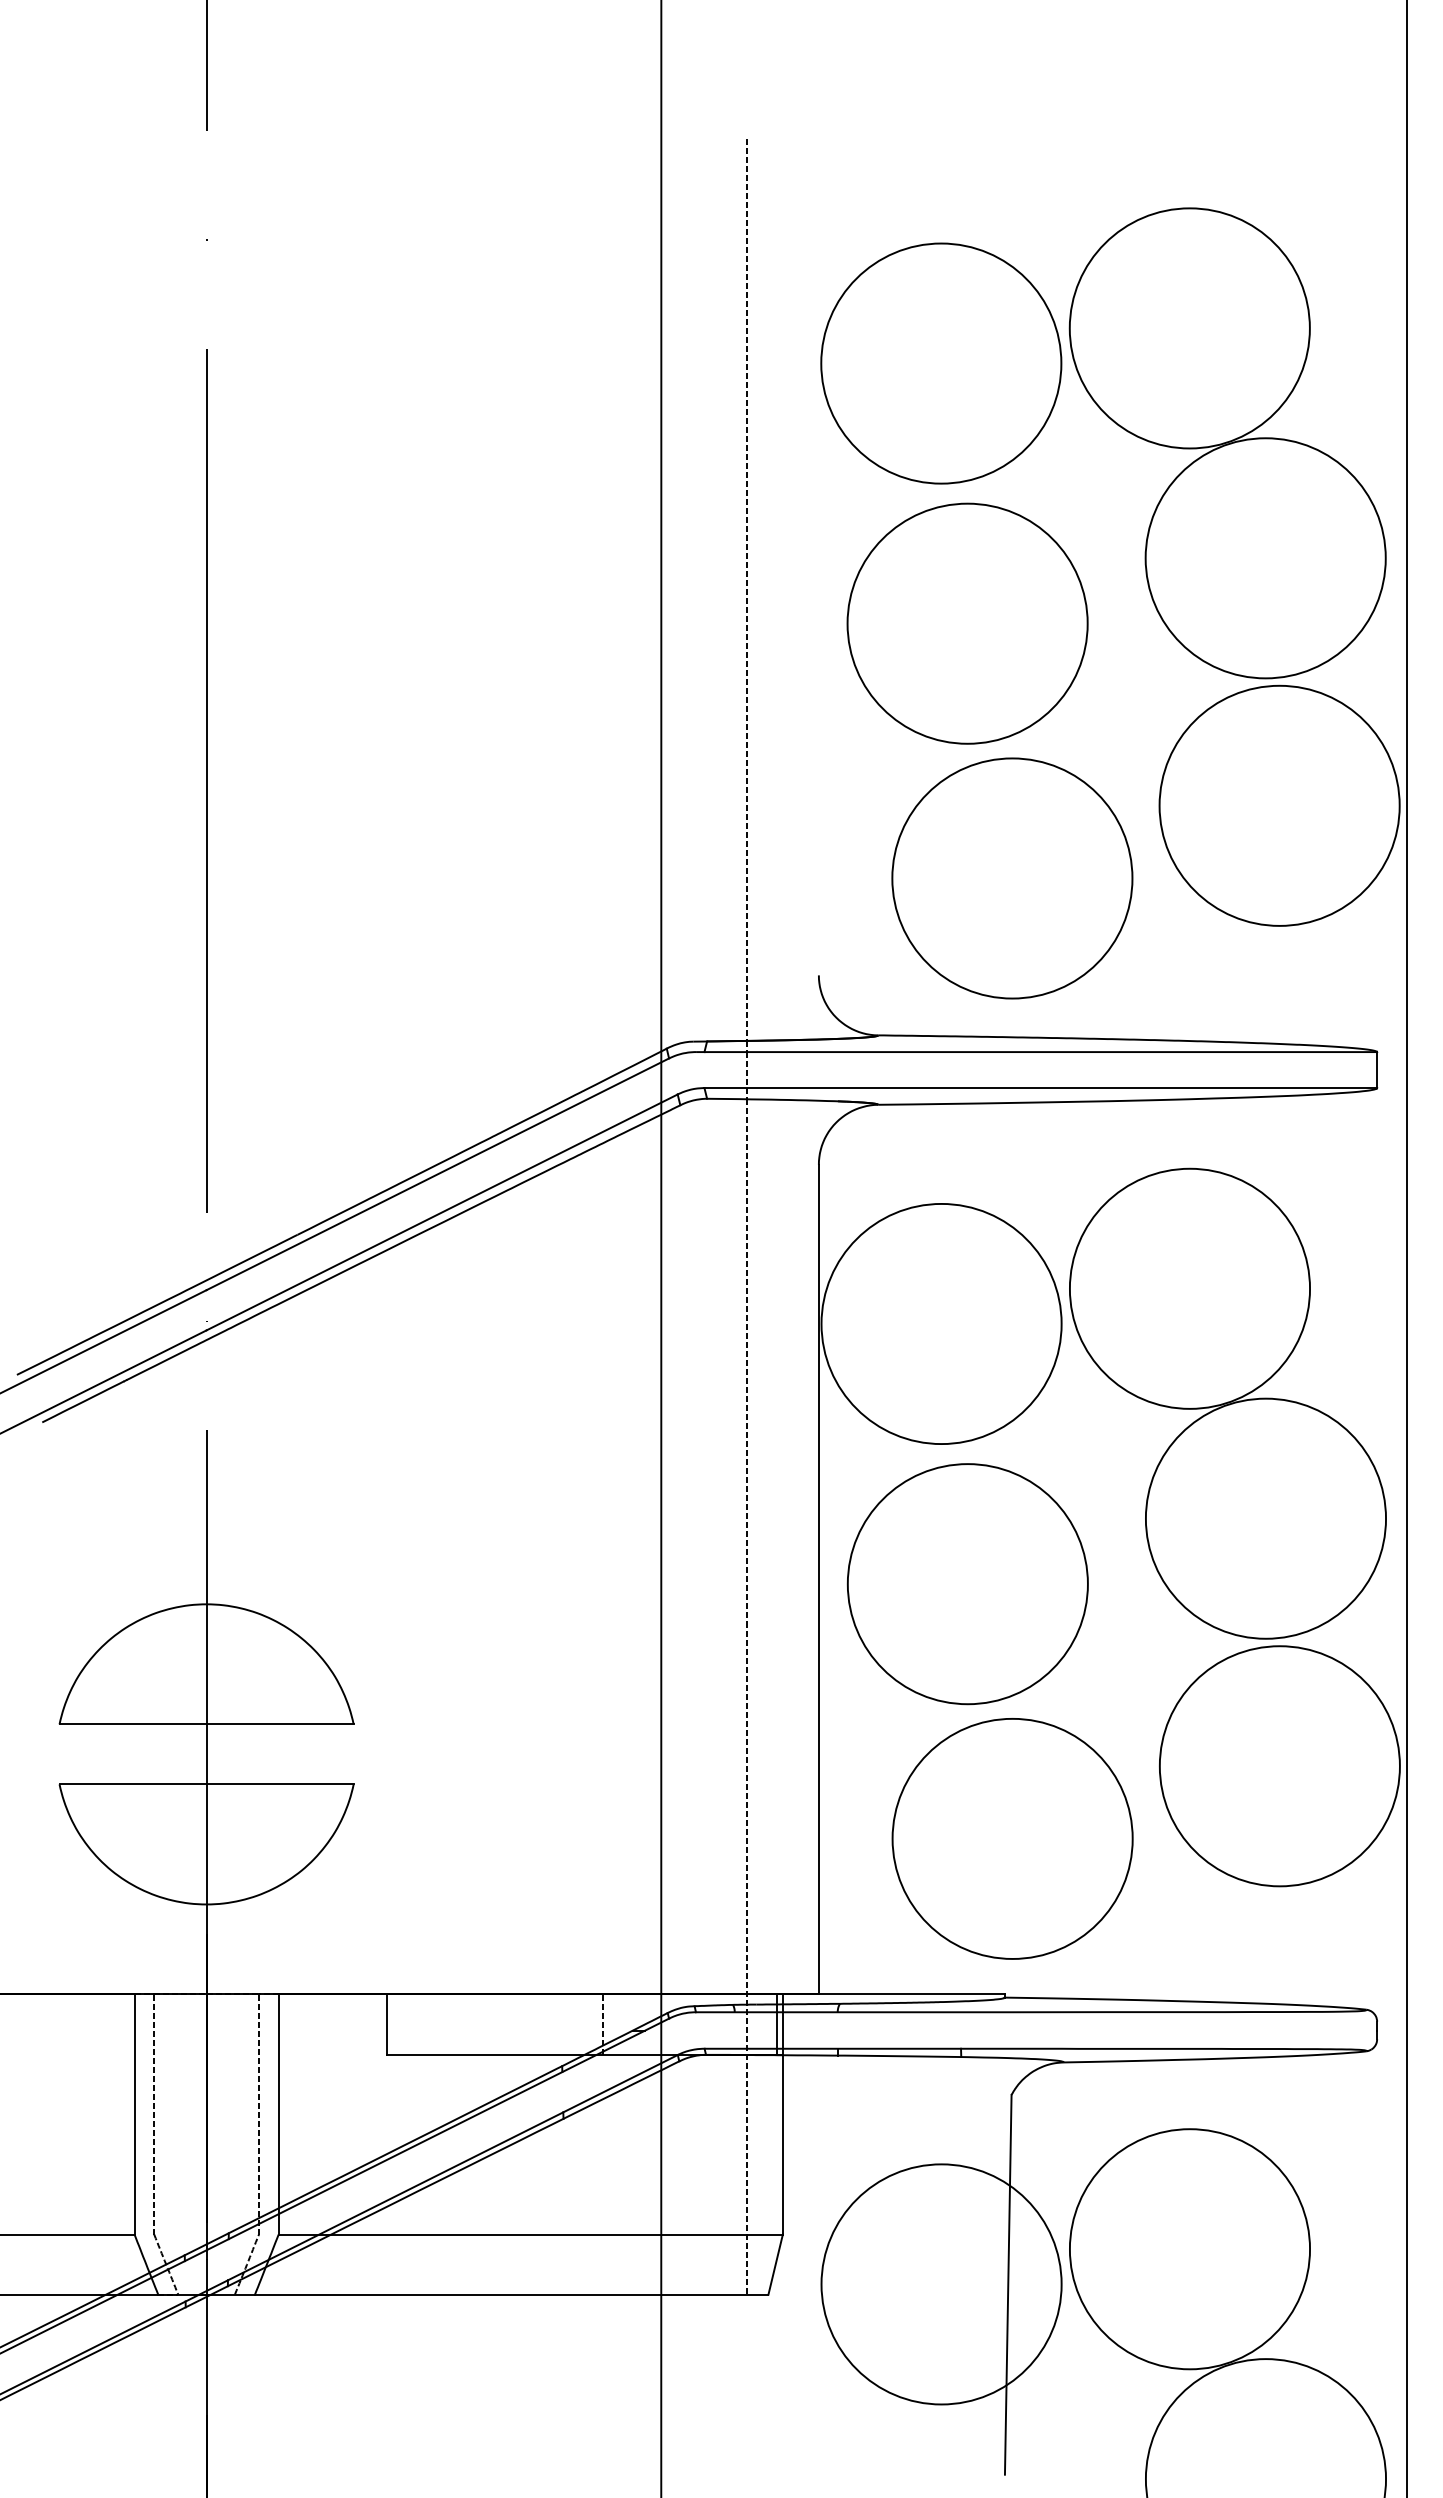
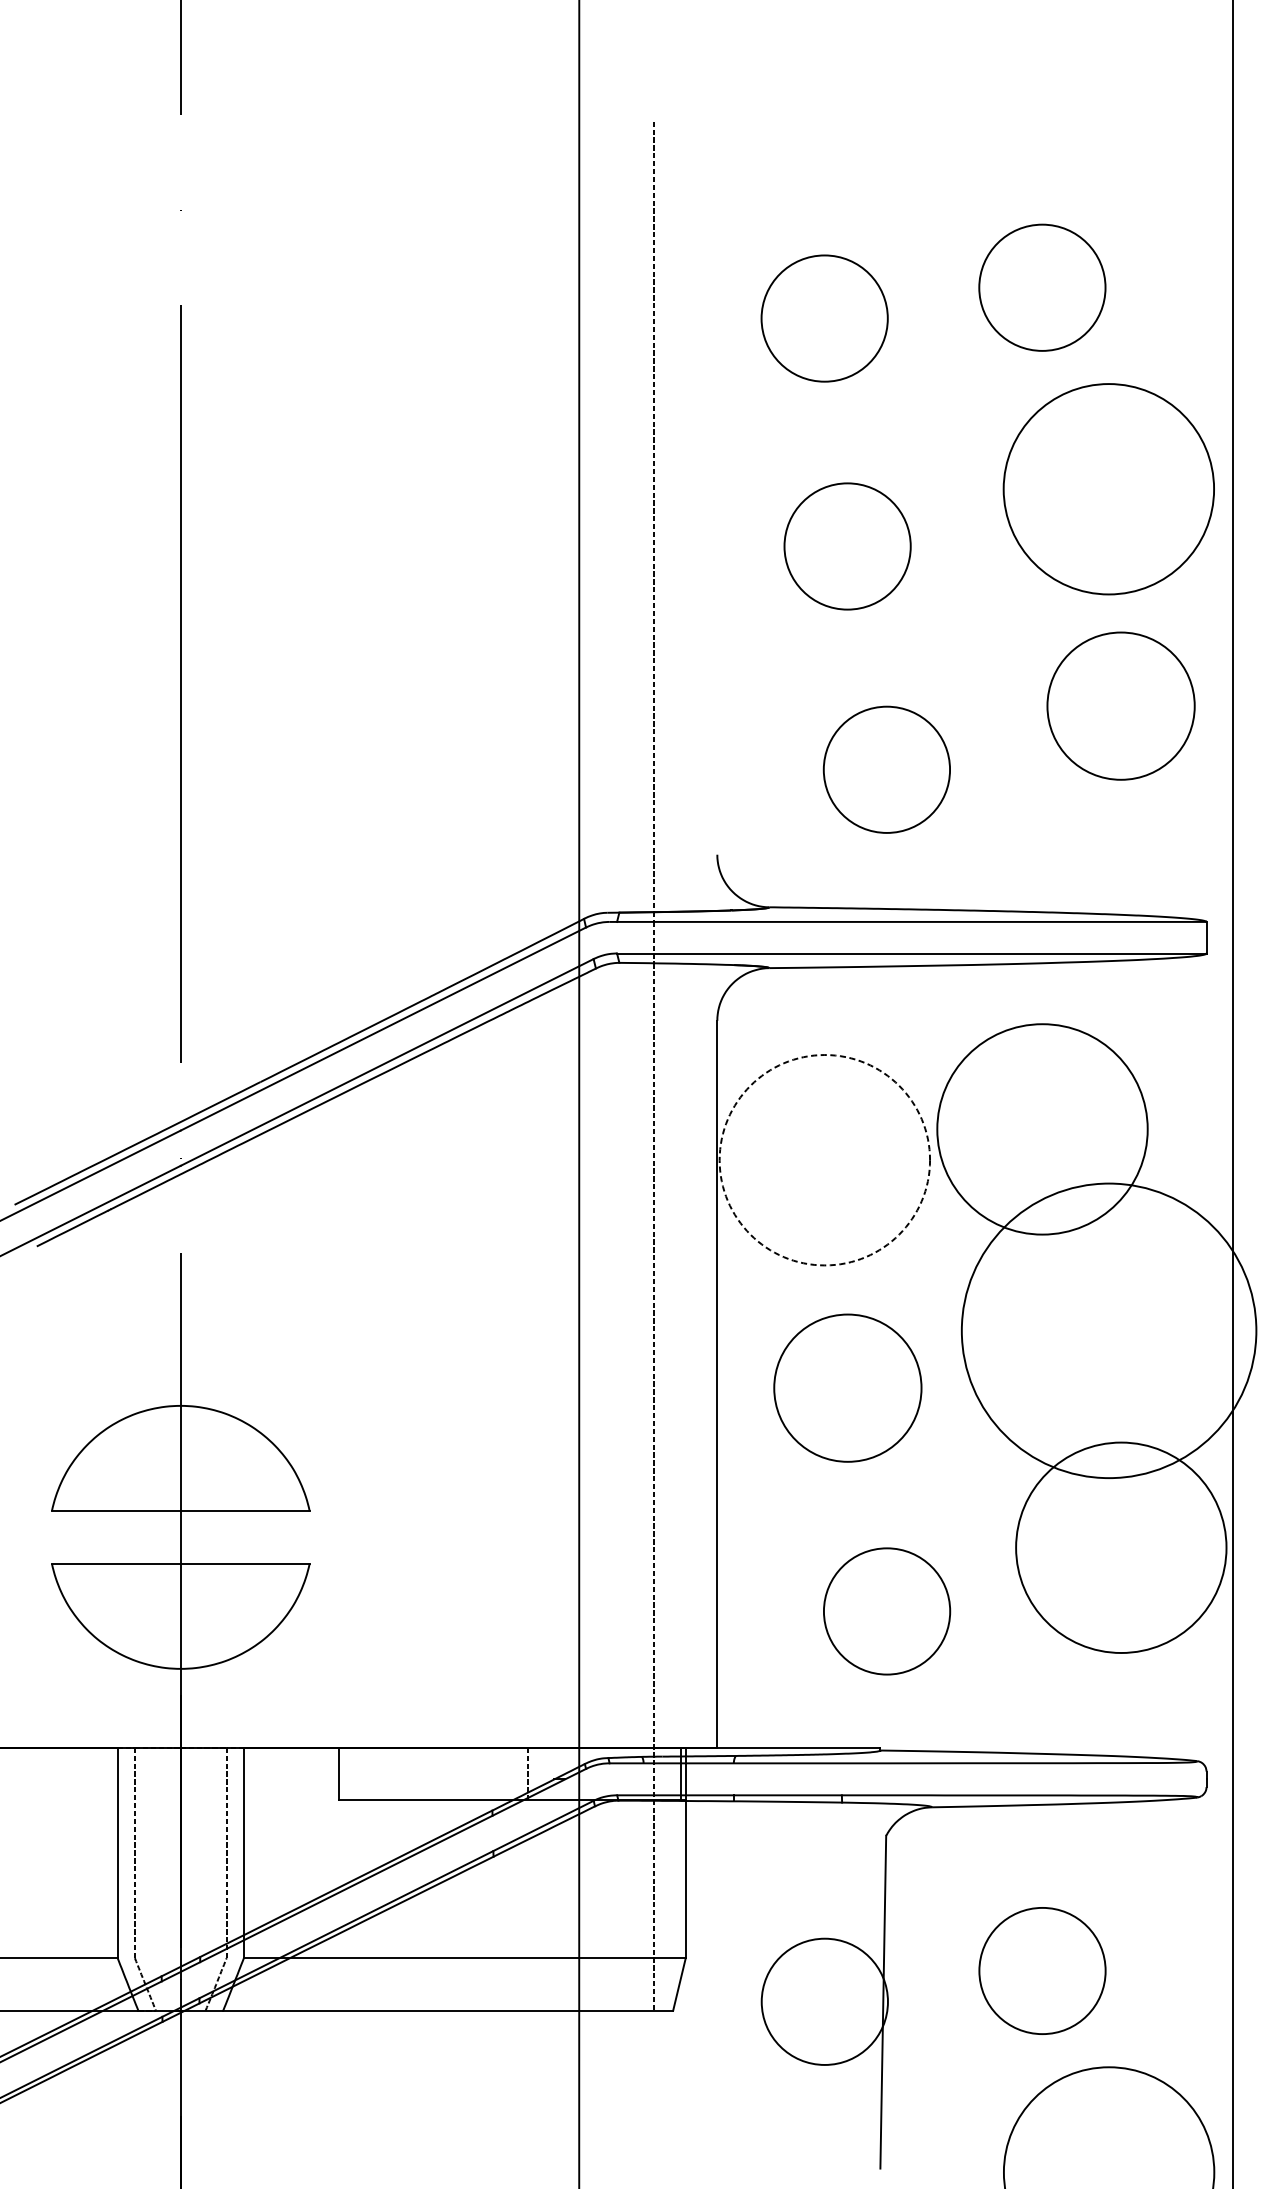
circle: (1189, 328) -> (1042, 287), size x0.6
circle: (941, 363) -> (824, 318), size x0.6
circle: (967, 623) -> (847, 546), size x0.6
circle: (1279, 805) -> (1120, 705), size x0.7
circle: (1012, 878) -> (887, 769), size x0.6
circle: (941, 1323) -> (824, 1159), solid -> dashed
circle: (1265, 1518) -> (1108, 1330), size x1.4
circle: (967, 1584) -> (847, 1388), size x0.7
circle: (1012, 1838) -> (887, 1611), size x0.6
circle: (1189, 2249) -> (1042, 1971), size x0.6
circle: (941, 2284) -> (824, 2001), size x0.6

